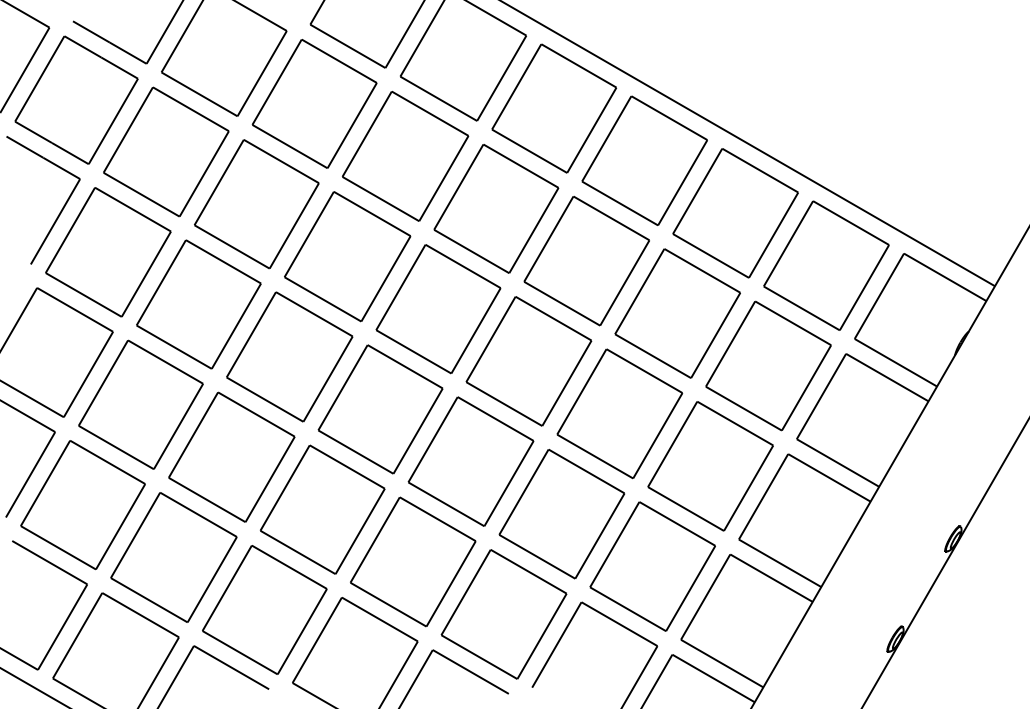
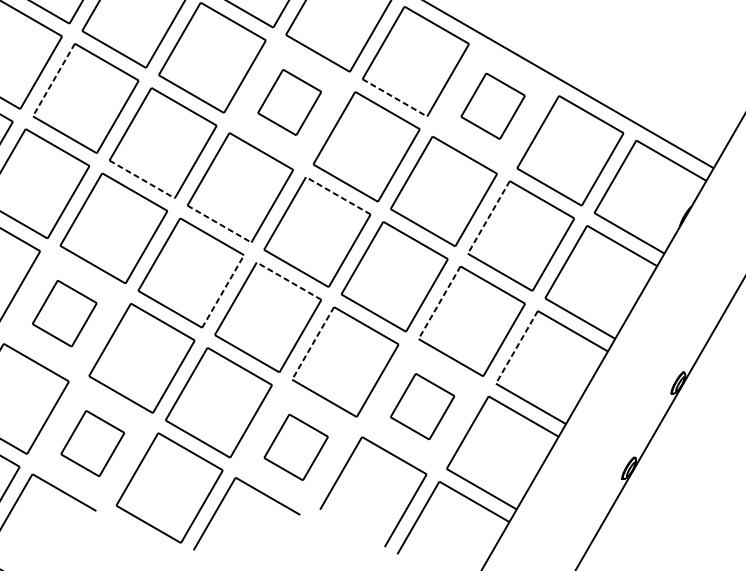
line: (218, 182) -> (53, 80), solid -> dashed
line: (620, 203) -> (395, 97), solid -> dashed
part: (496, 208) -> (289, 102), size x0.6
part: (735, 213) -> (493, 106), size x0.6
line: (323, 299) -> (142, 179), solid -> dashed
line: (553, 318) -> (338, 195), solid -> dashed
line: (730, 344) -> (488, 217), solid -> dashed
line: (414, 352) -> (220, 224), solid -> dashed
line: (495, 418) -> (288, 280), solid -> dashed
line: (418, 430) -> (223, 290), solid -> dashed
line: (672, 444) -> (439, 302), solid -> dashed
part: (231, 456) -> (64, 313), size x0.6
line: (523, 492) -> (312, 343), solid -> dashed
line: (763, 497) -> (516, 347), solid -> dashed
part: (652, 566) -> (422, 406), size x0.6
part: (264, 609) -> (92, 443), size x0.6
part: (503, 614) -> (295, 447), size x0.6

